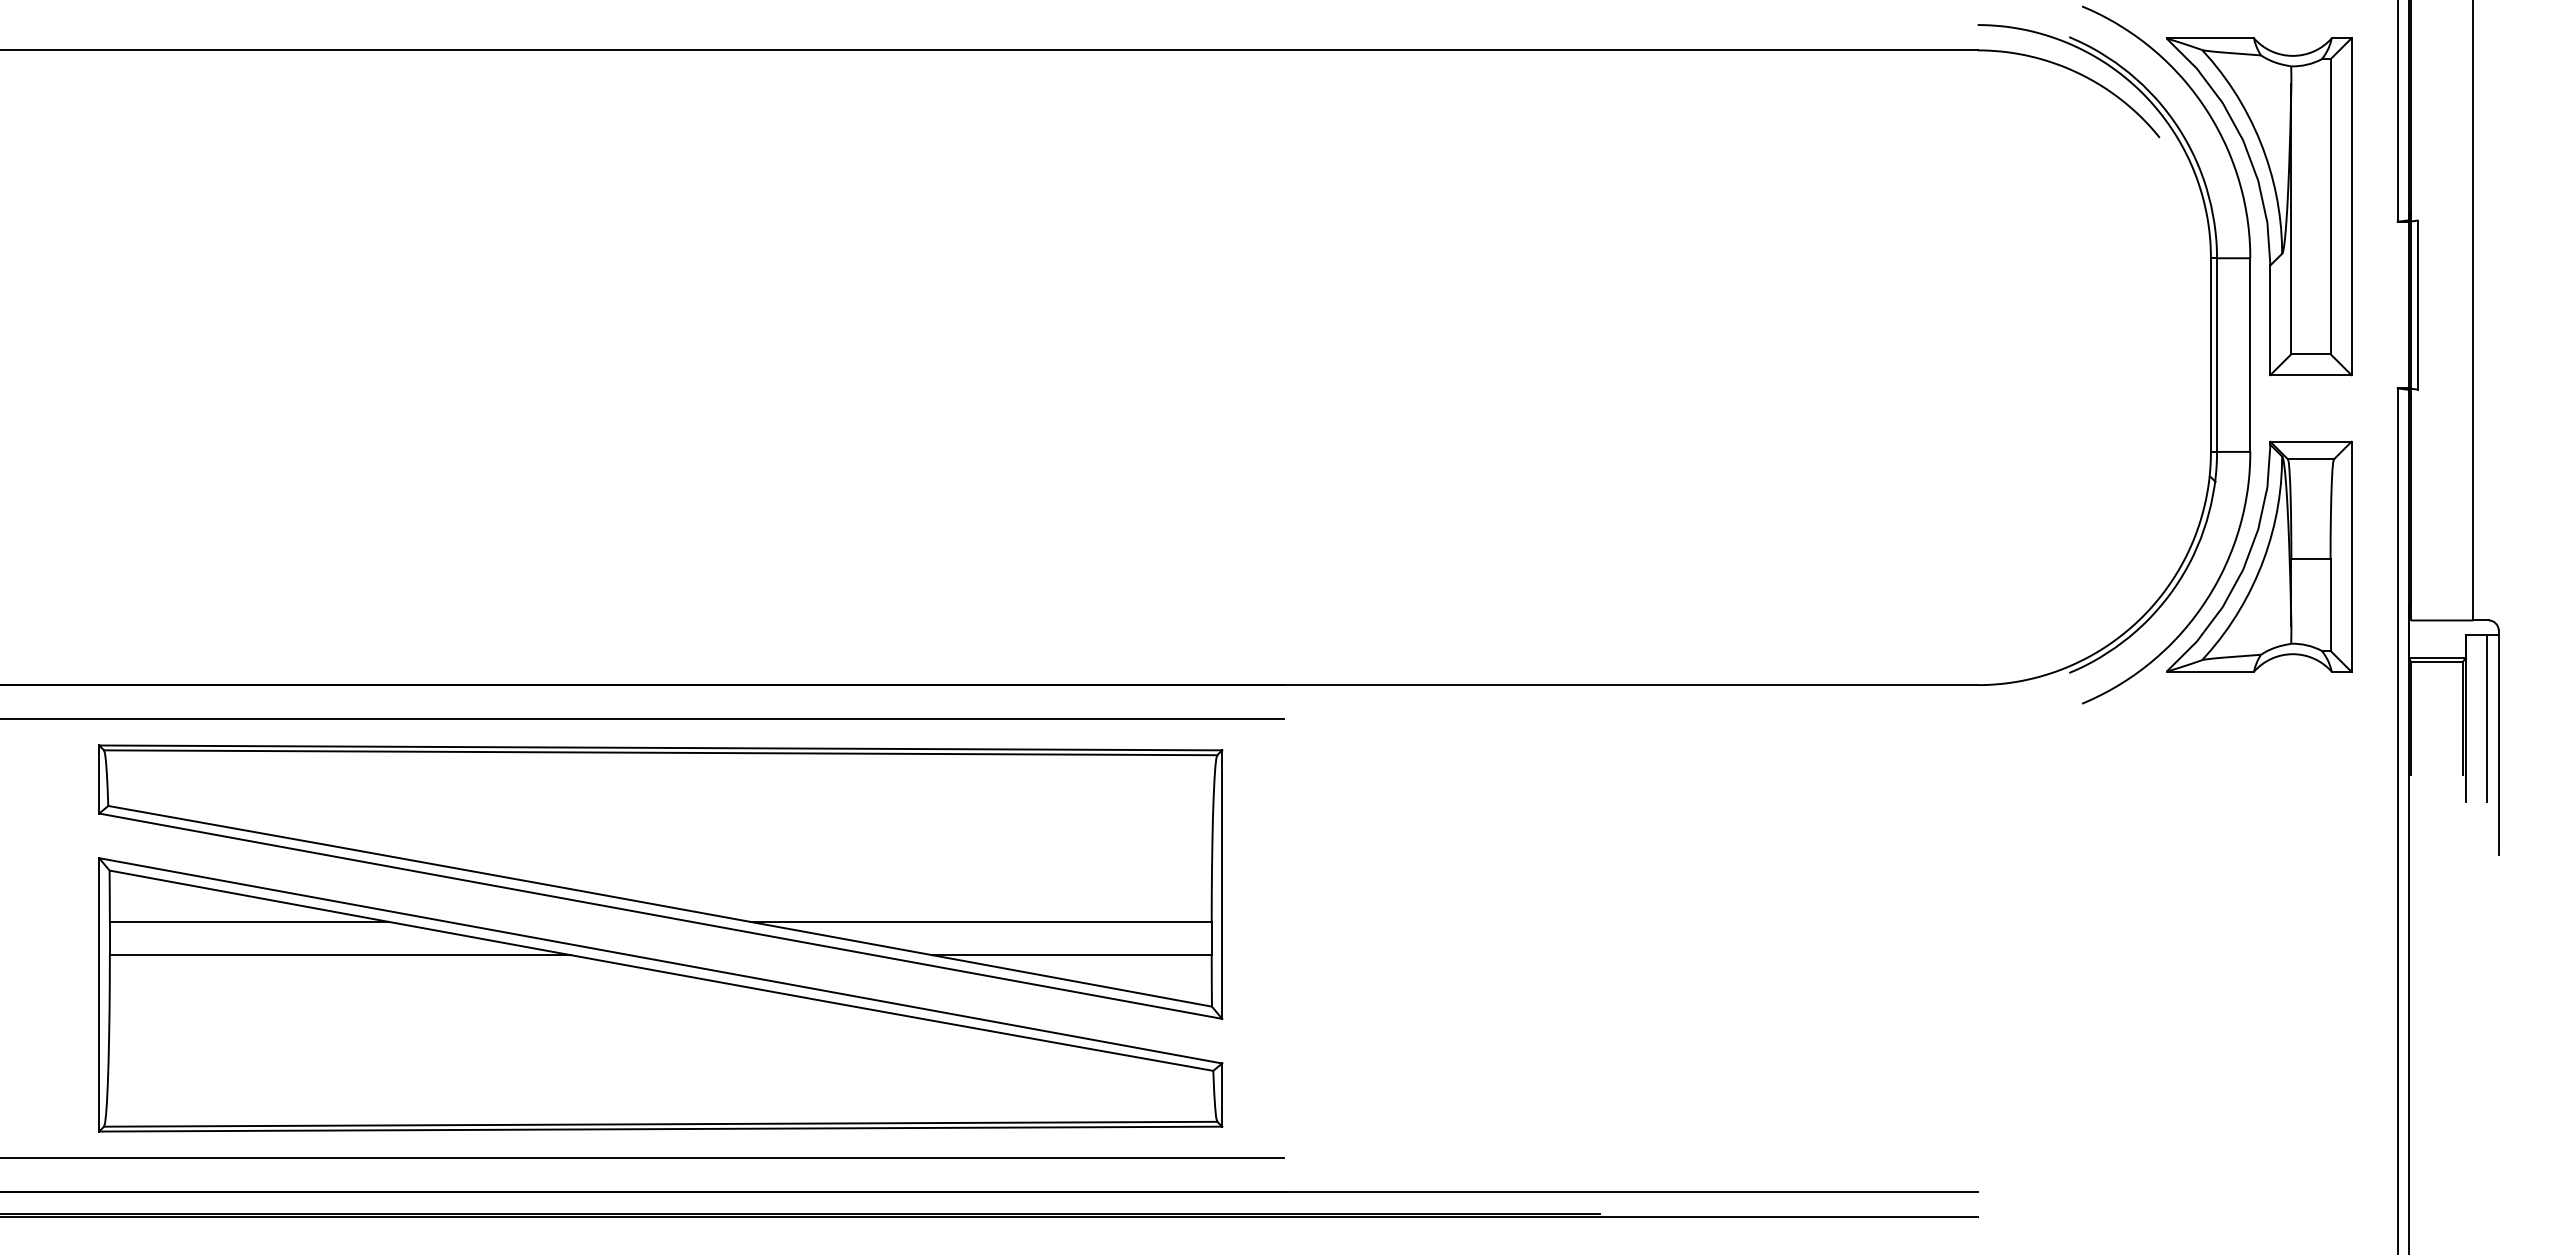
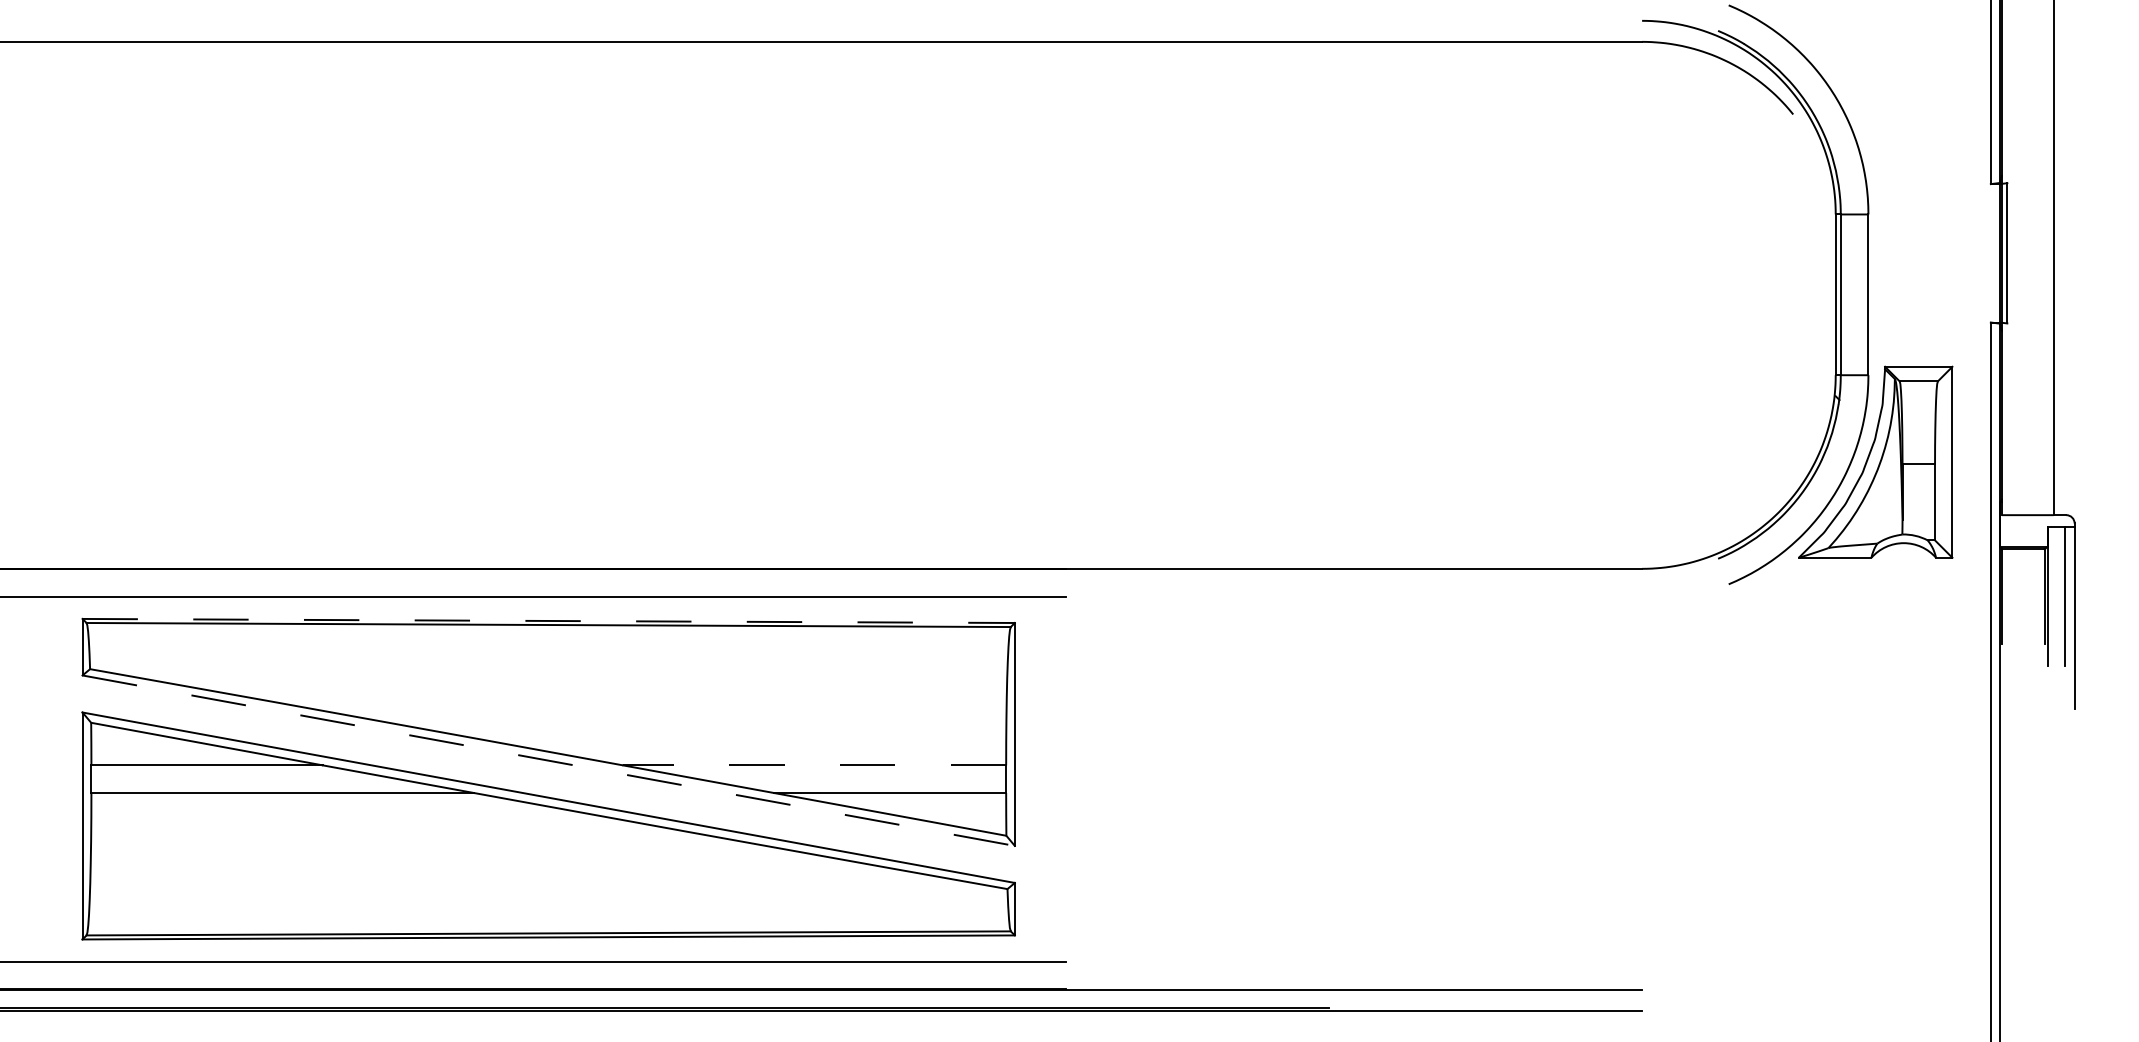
part: (2259, 206) -> (1876, 171), removed
line: (661, 747) -> (549, 620), solid -> dashed
line: (660, 916) -> (548, 760), solid -> dashed
line: (981, 921) -> (815, 765), solid -> dashed

